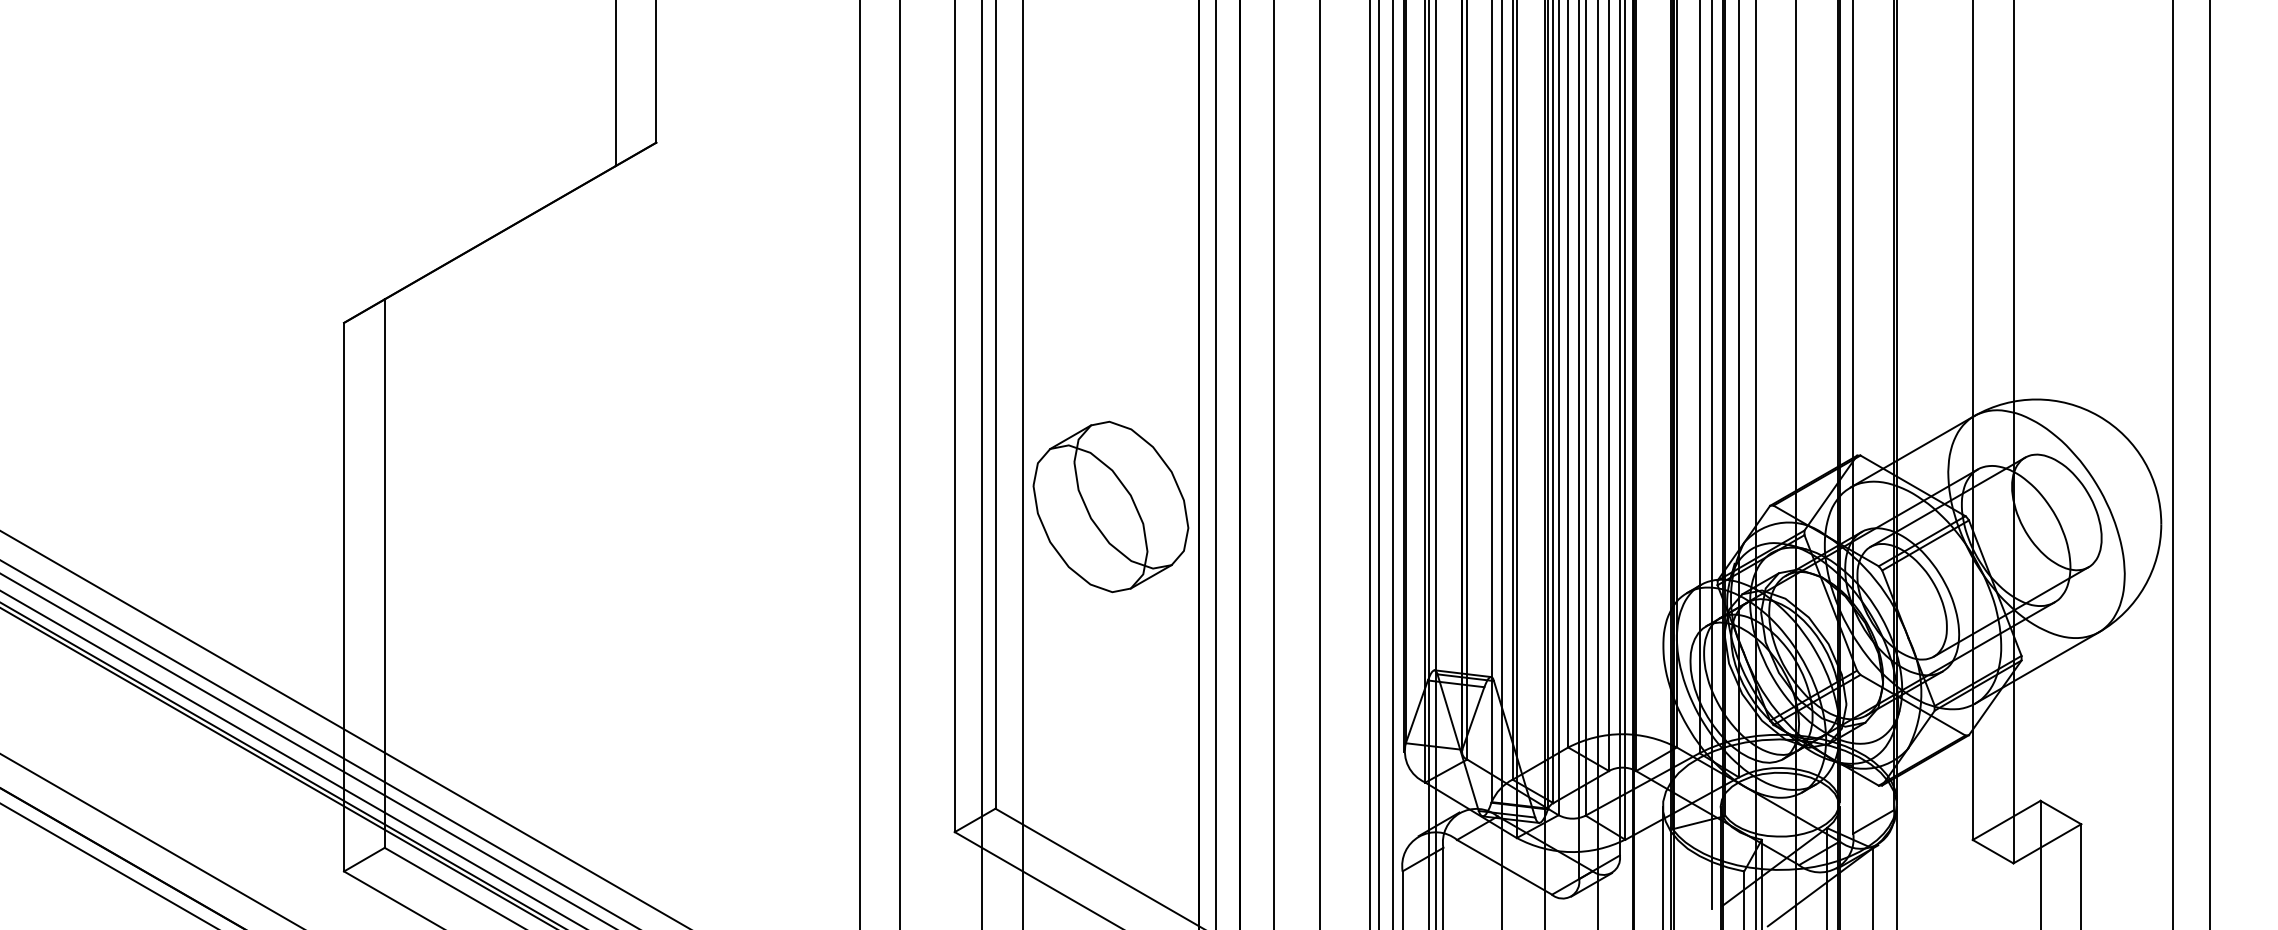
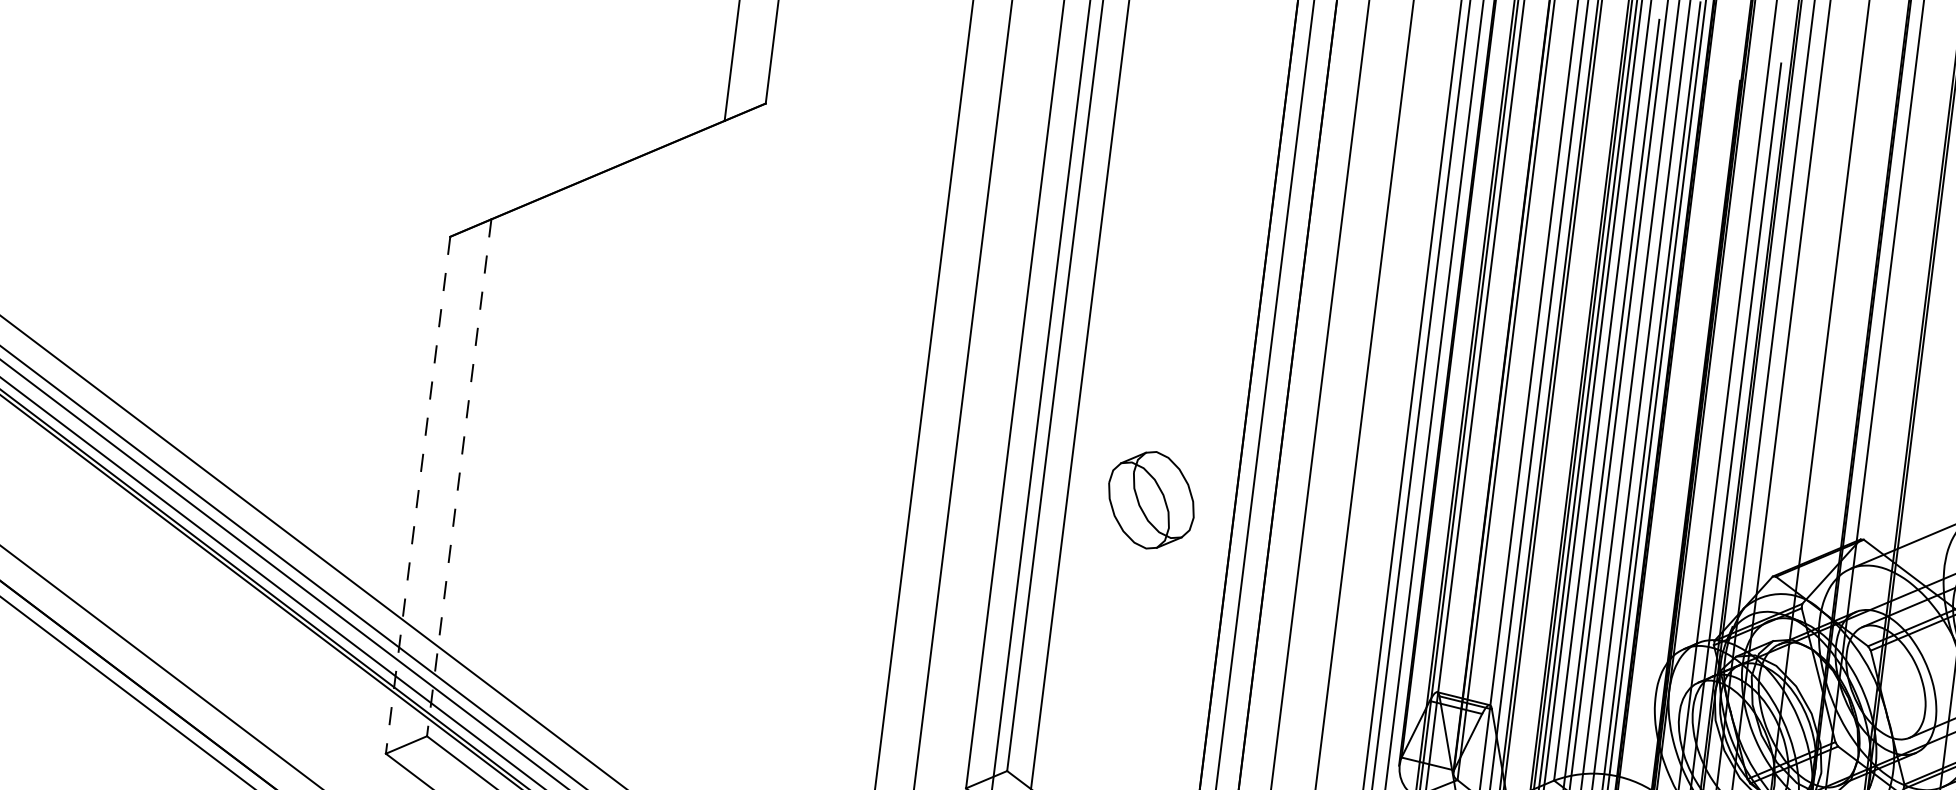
part: (1110, 506) -> (1151, 499), size x0.6
line: (384, 574) -> (458, 478), solid -> dashed
line: (344, 597) -> (418, 495), solid -> dashed

